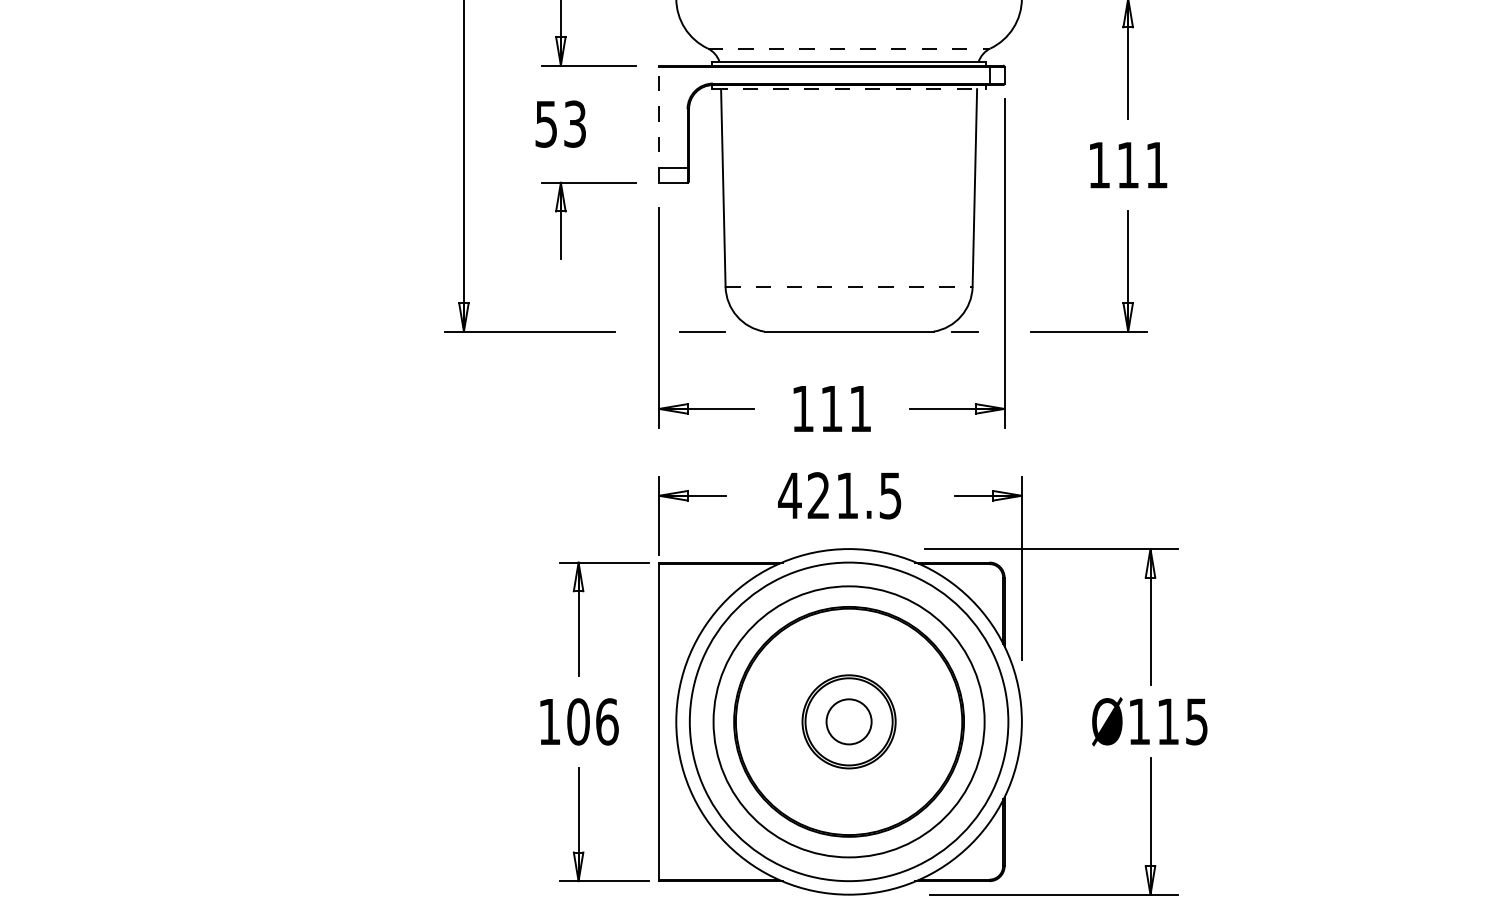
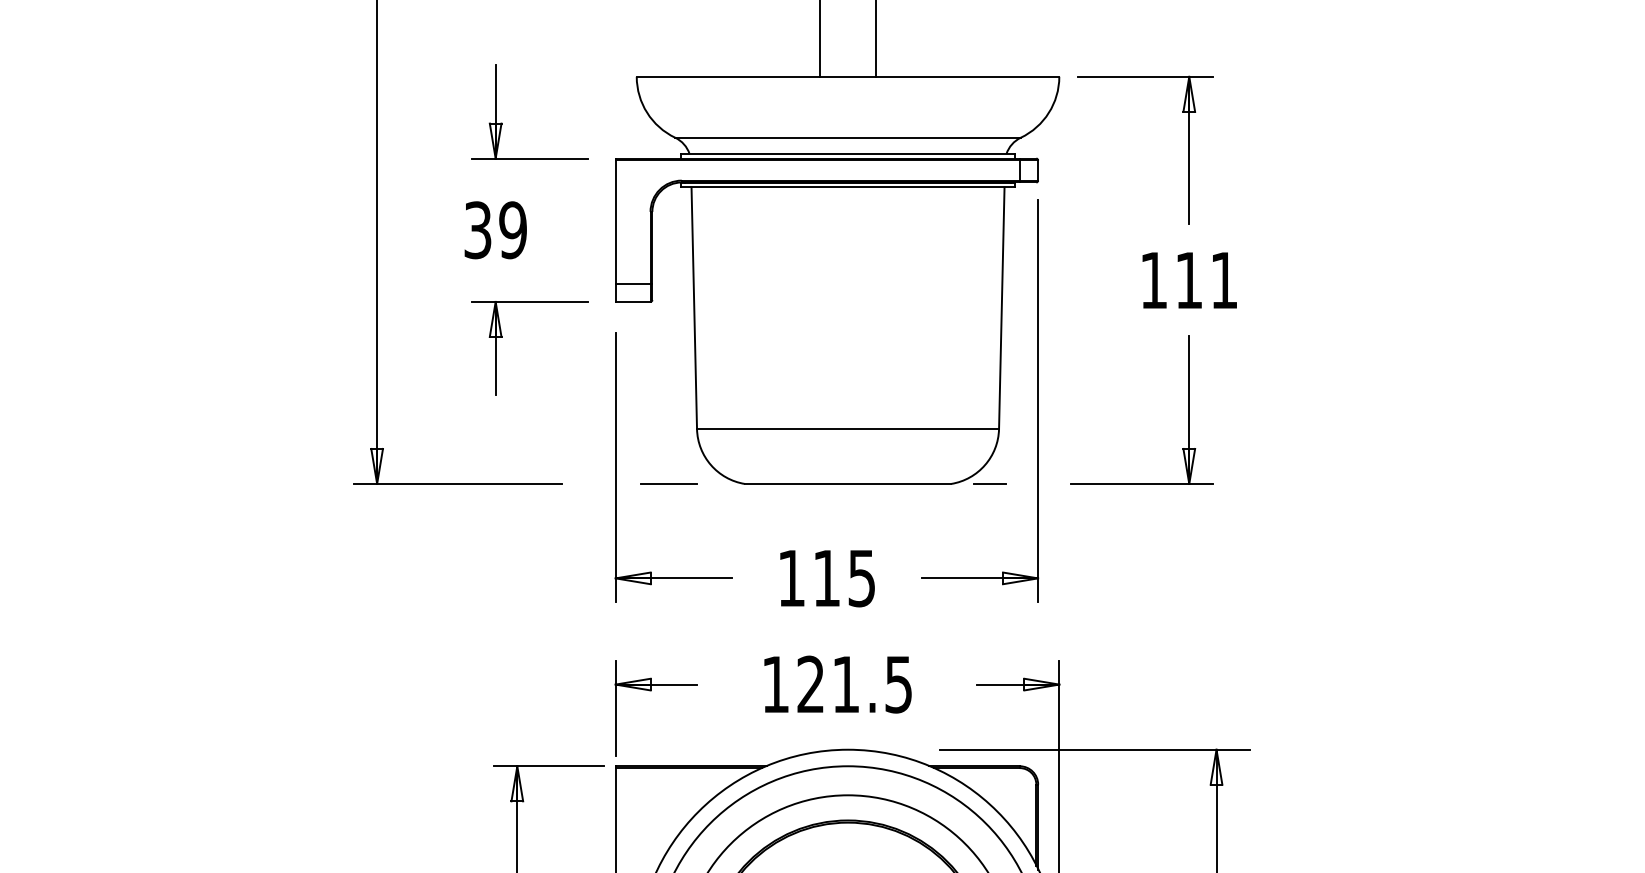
line: (849, 48) -> (848, 137), dashed -> solid
line: (849, 89) -> (848, 187), dashed -> solid
text: (561, 123) -> (496, 229), 53 -> 39
line: (659, 124) -> (616, 230), dashed -> solid
line: (849, 286) -> (848, 428), dashed -> solid
text: (859, 409) -> (860, 579), 111 -> 115
text: (789, 495) -> (775, 684), 421.5 -> 121.5

